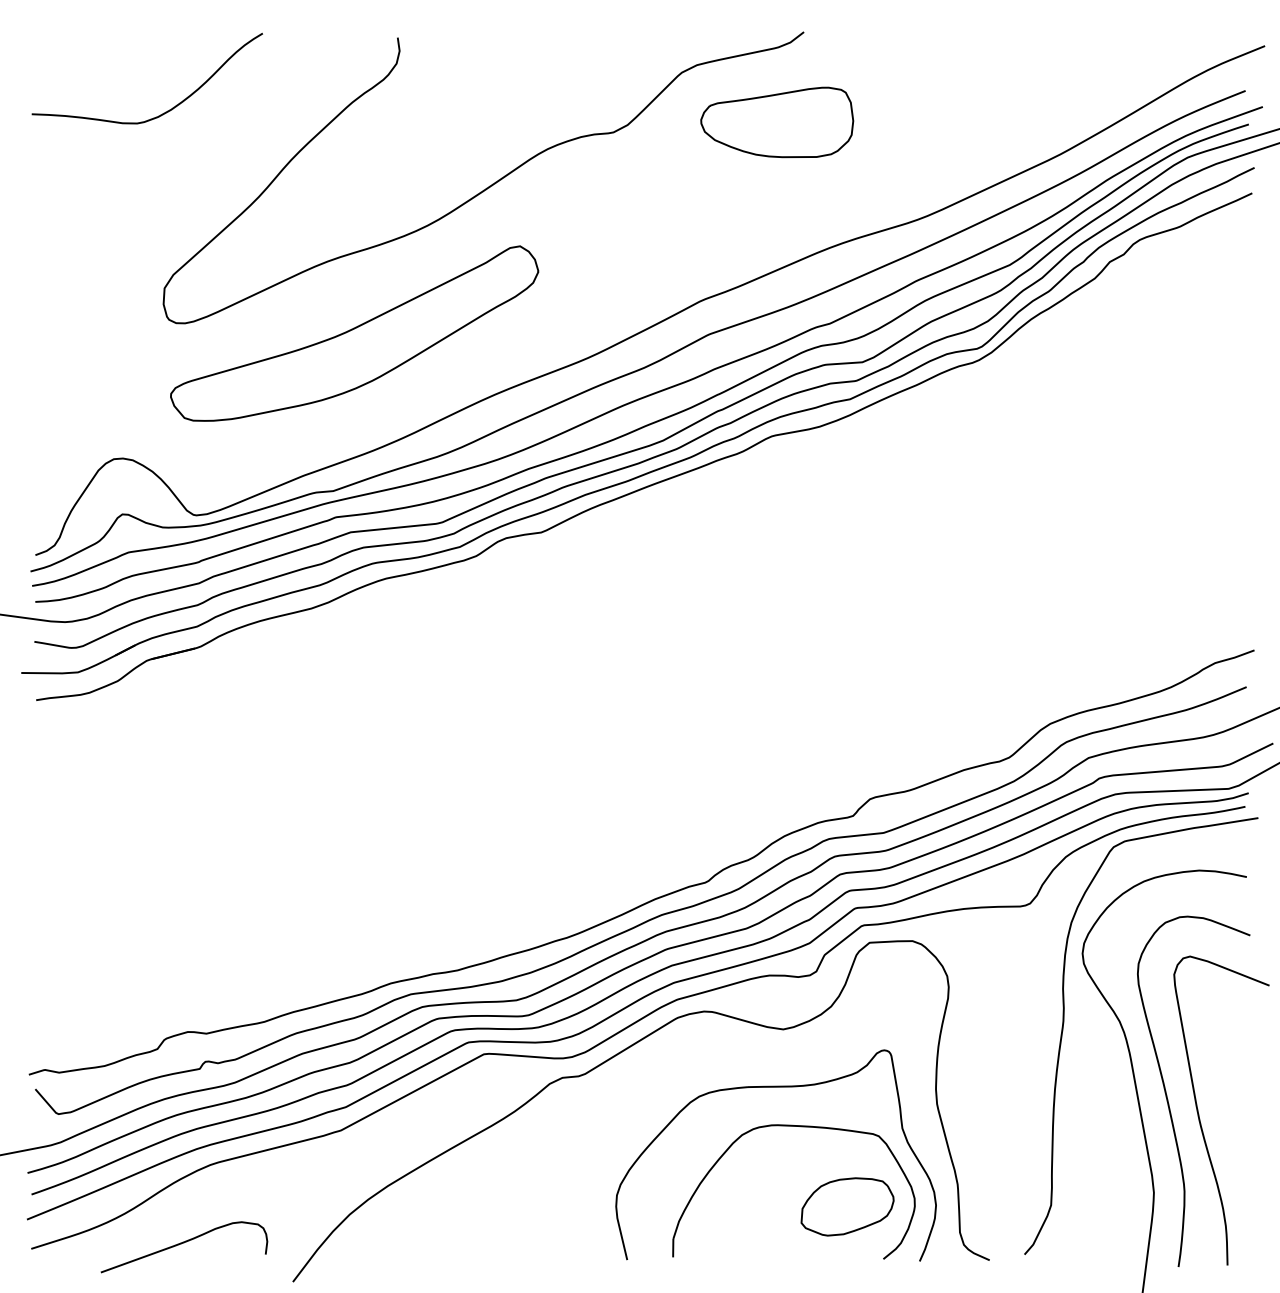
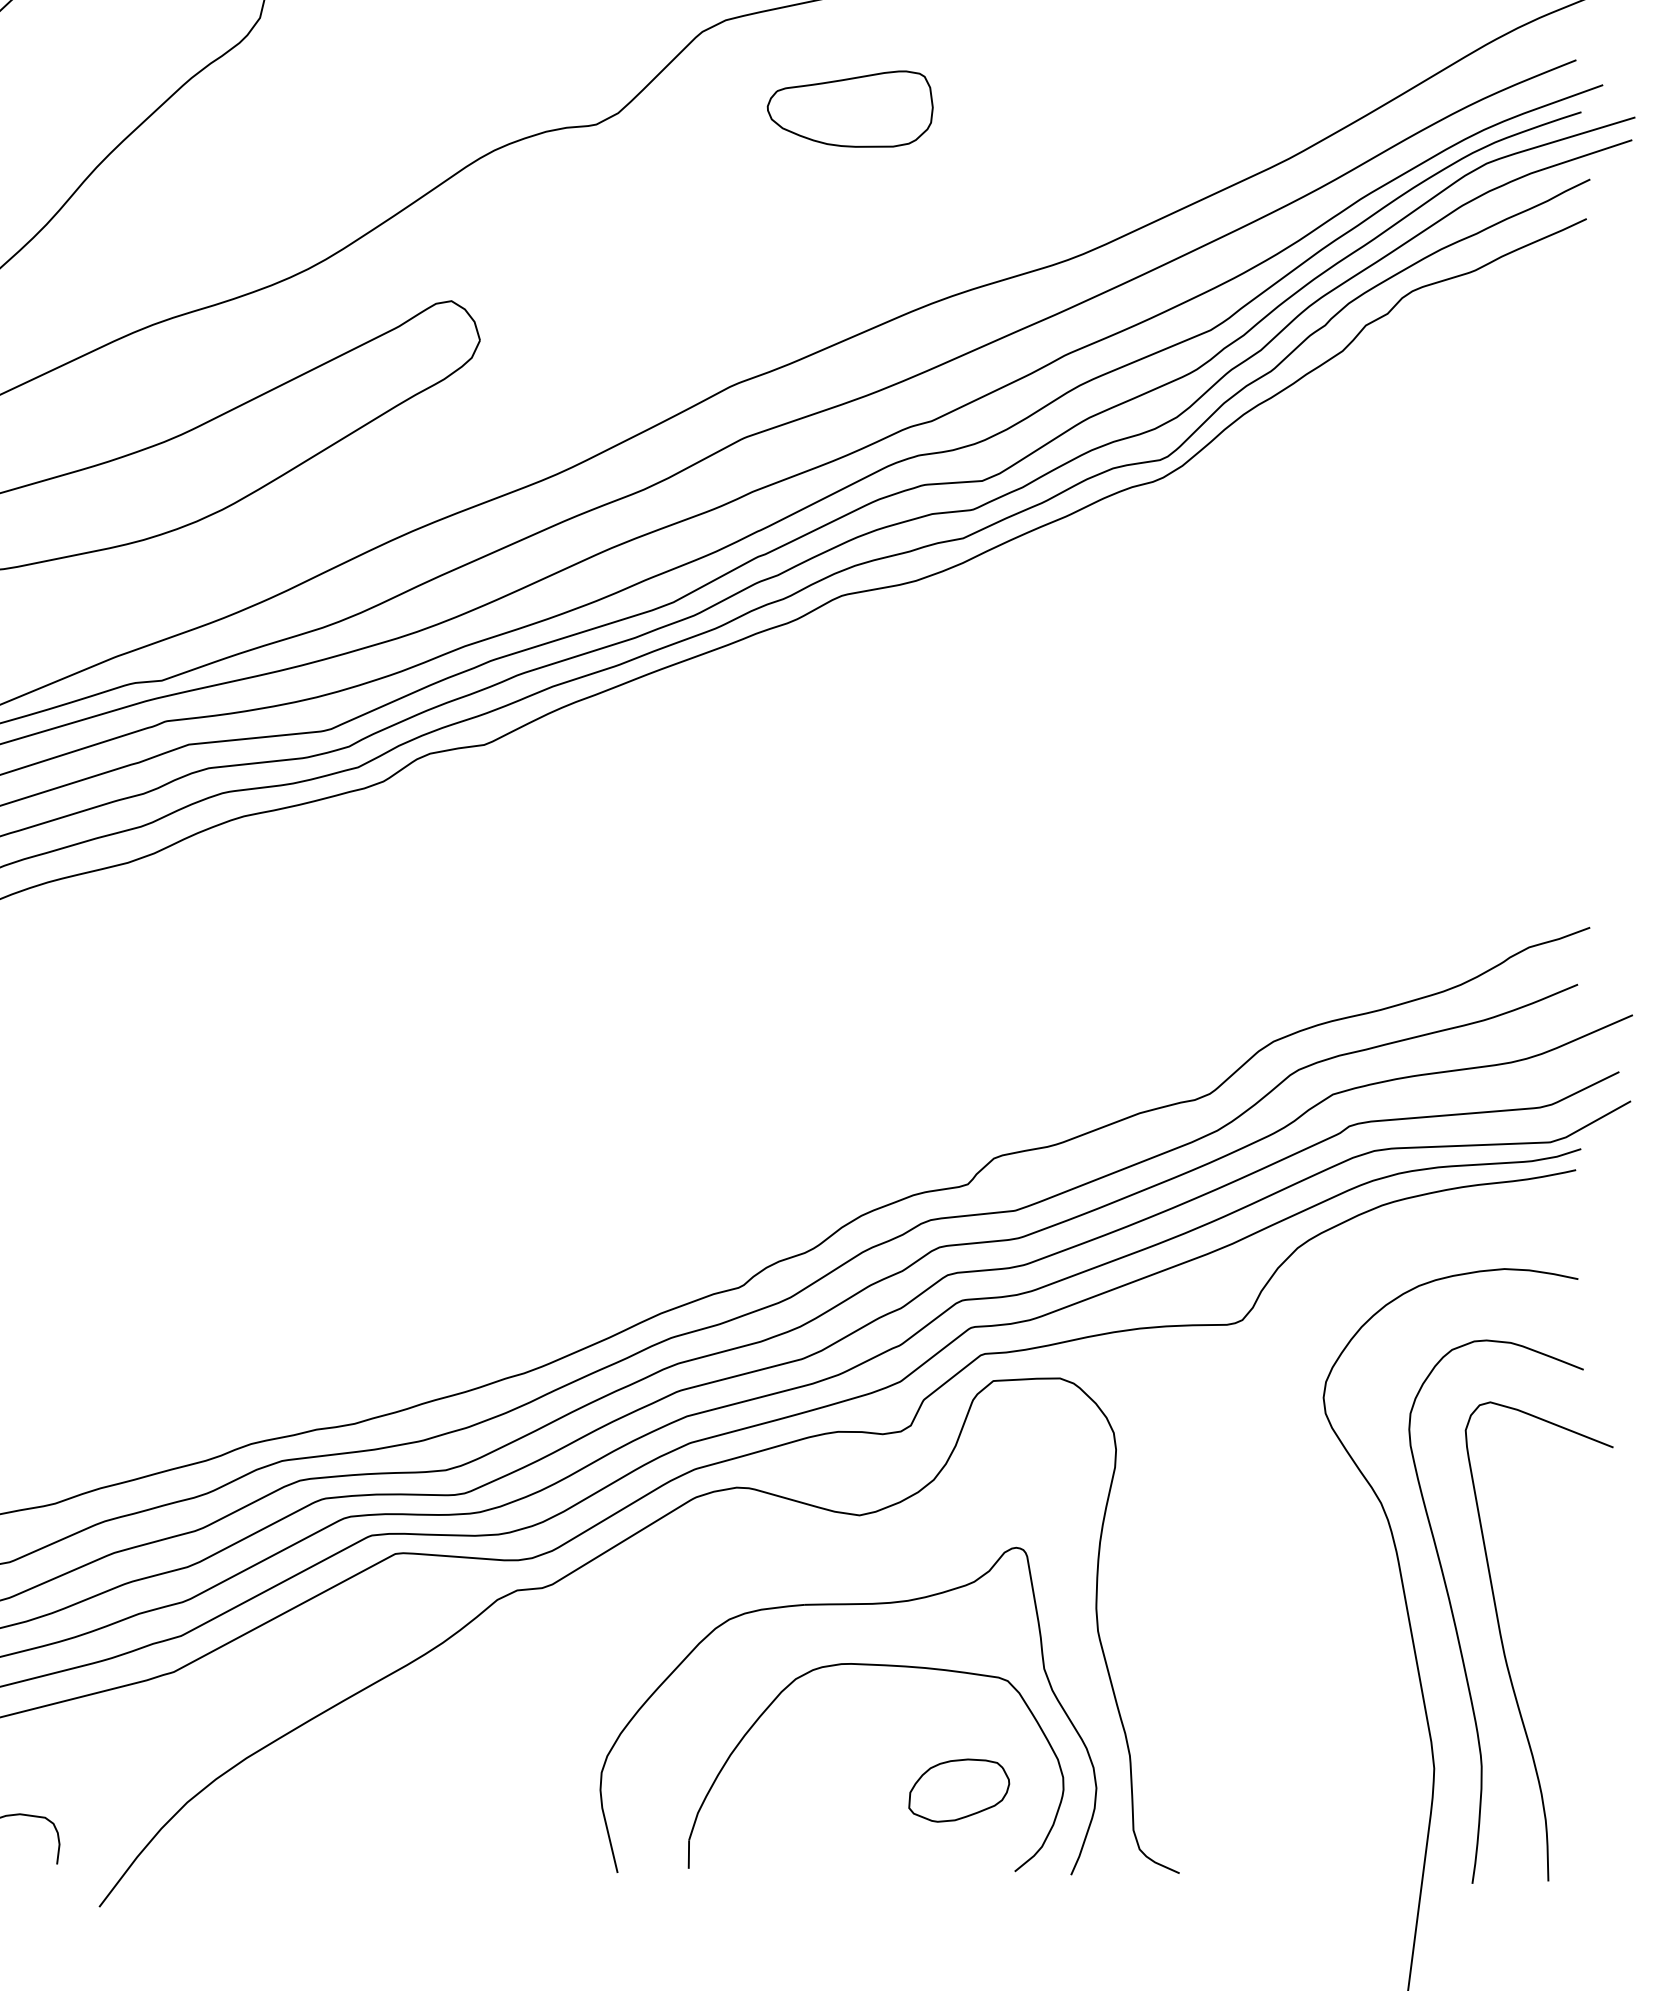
part: (777, 122) -> (850, 109), size x0.7
curve: (1064, 1023) -> (1295, 1506), removed
part: (847, 1206) -> (959, 1789), size x0.7

